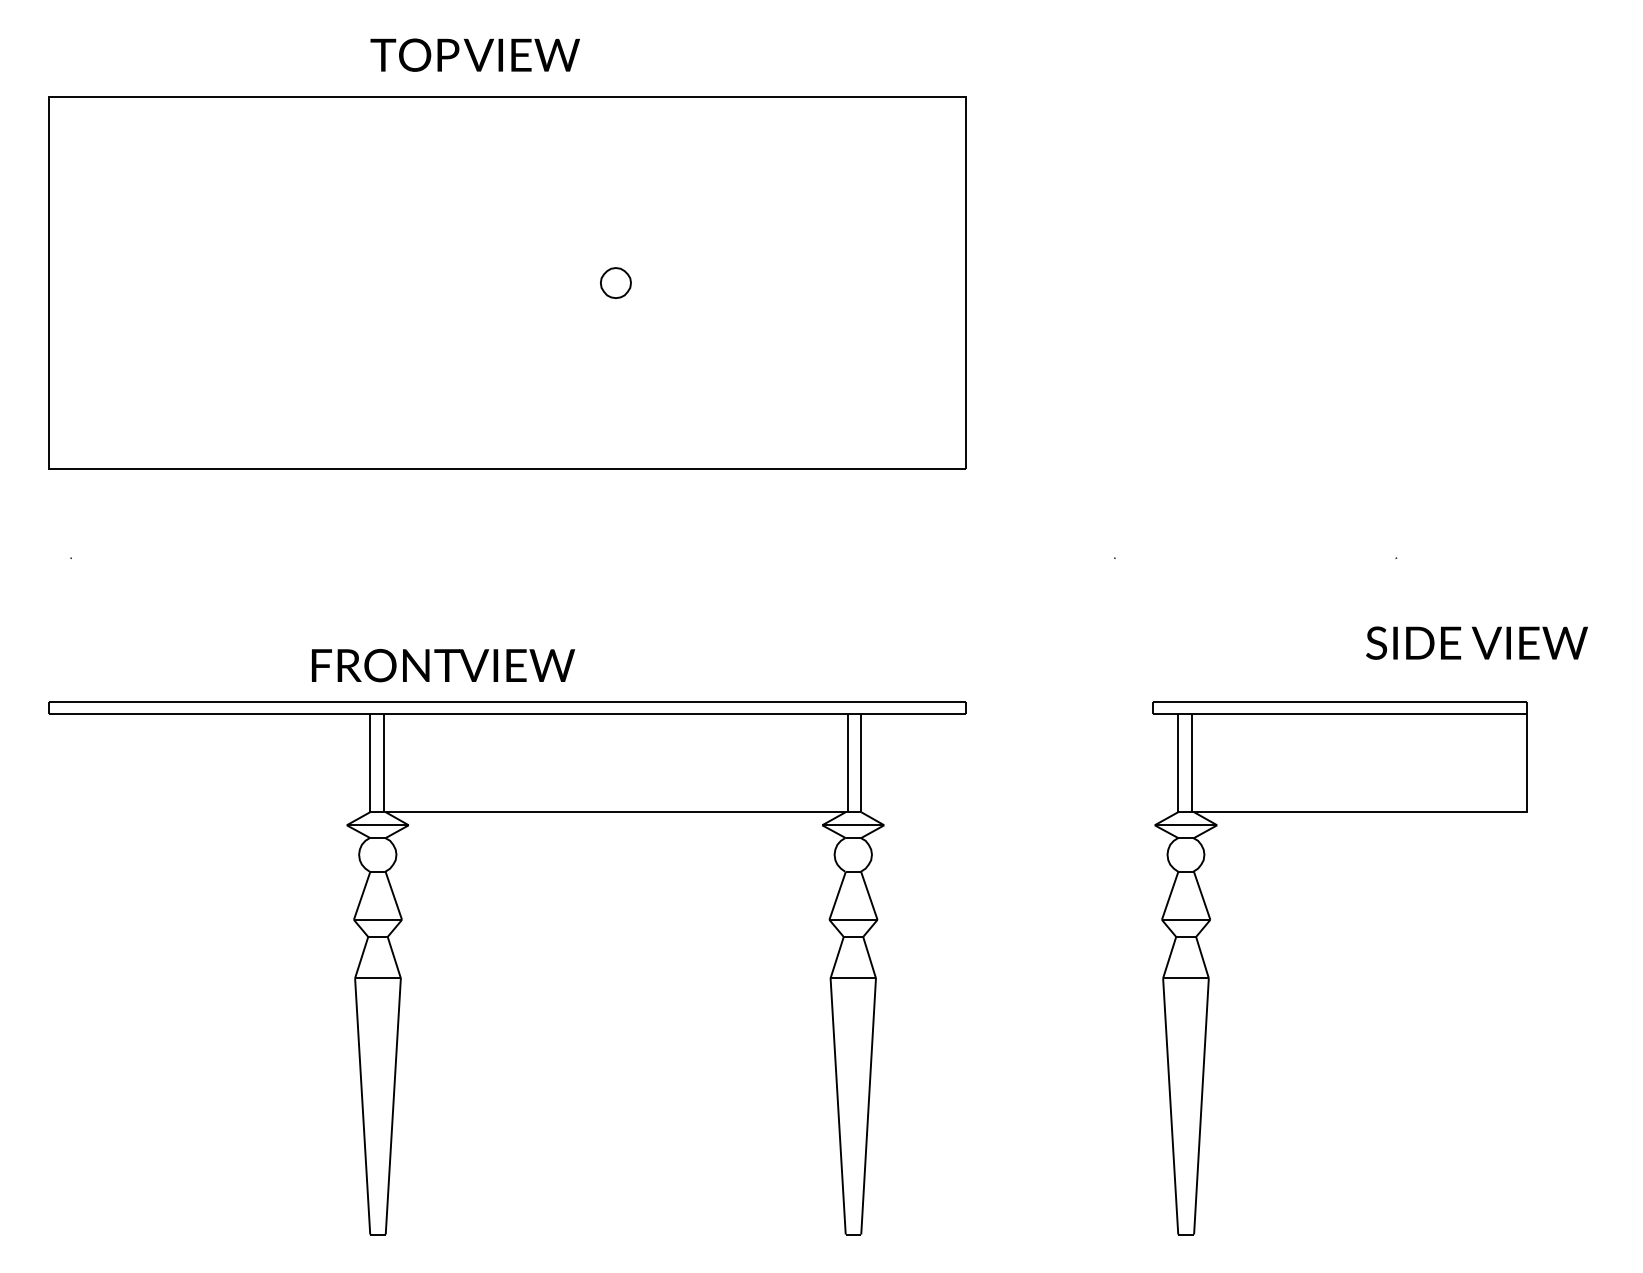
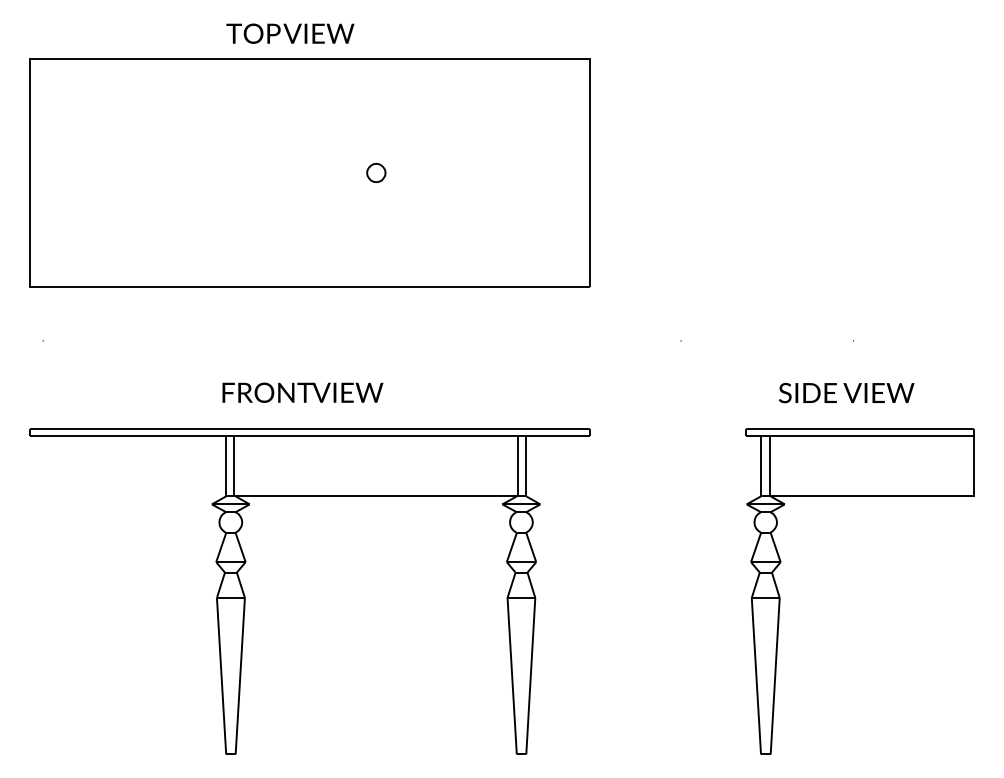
text: (1476, 642) -> (846, 392), moved
text: (442, 665) -> (302, 392), moved
part: (1210, 976) -> (780, 596), moved

